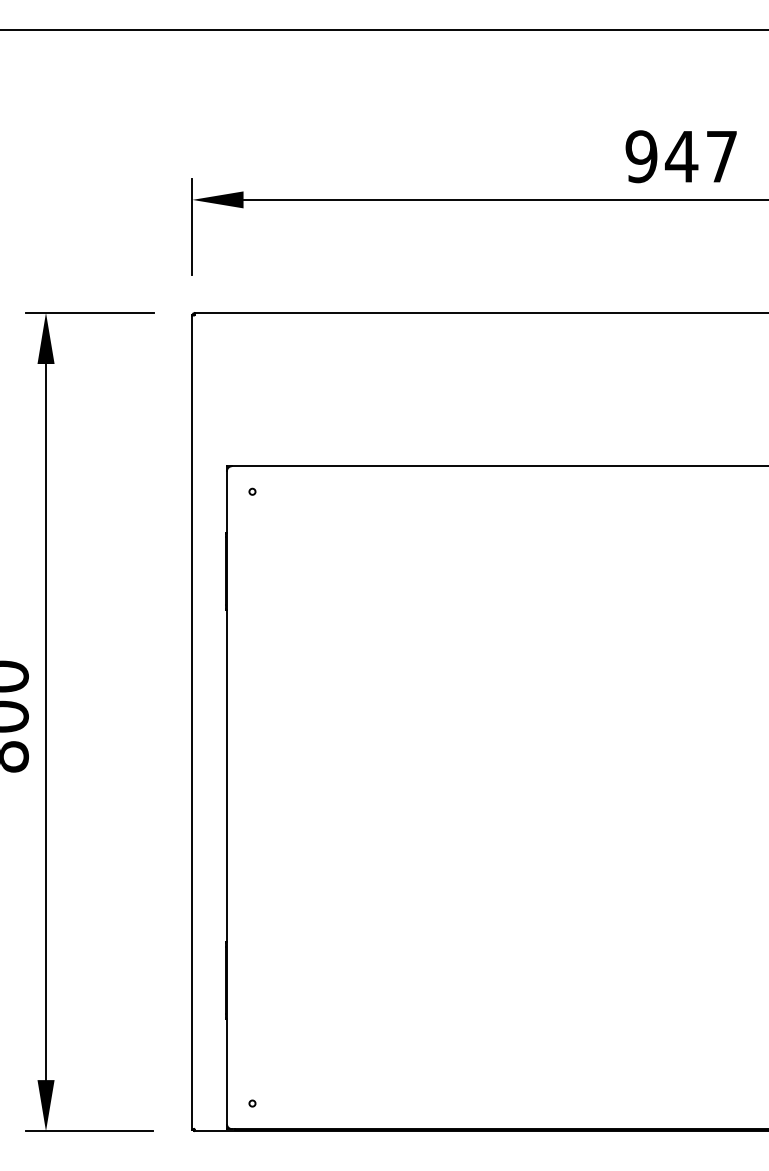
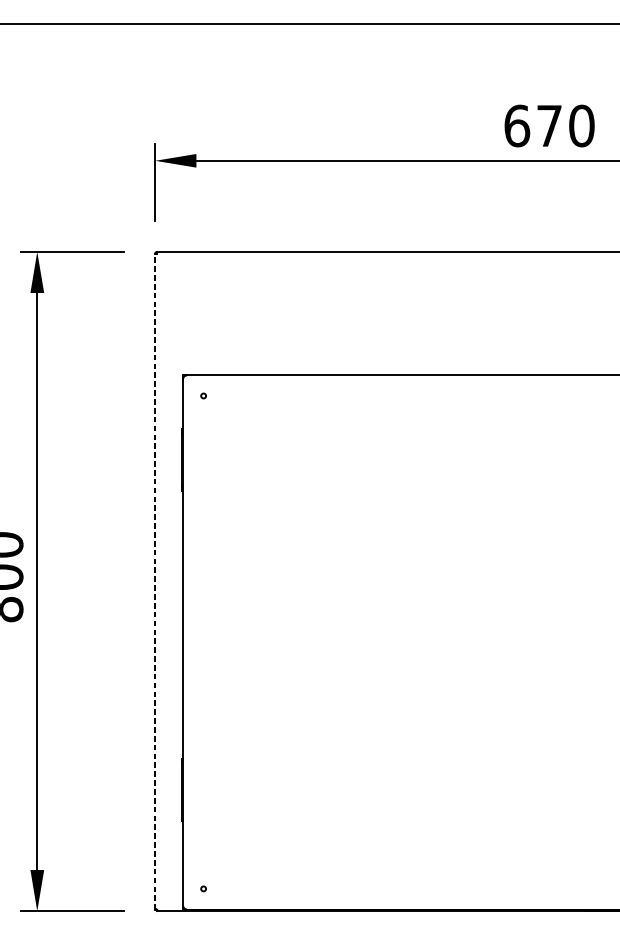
text: (681, 156) -> (549, 125), 947 -> 670
line: (192, 722) -> (155, 581), solid -> dashed

